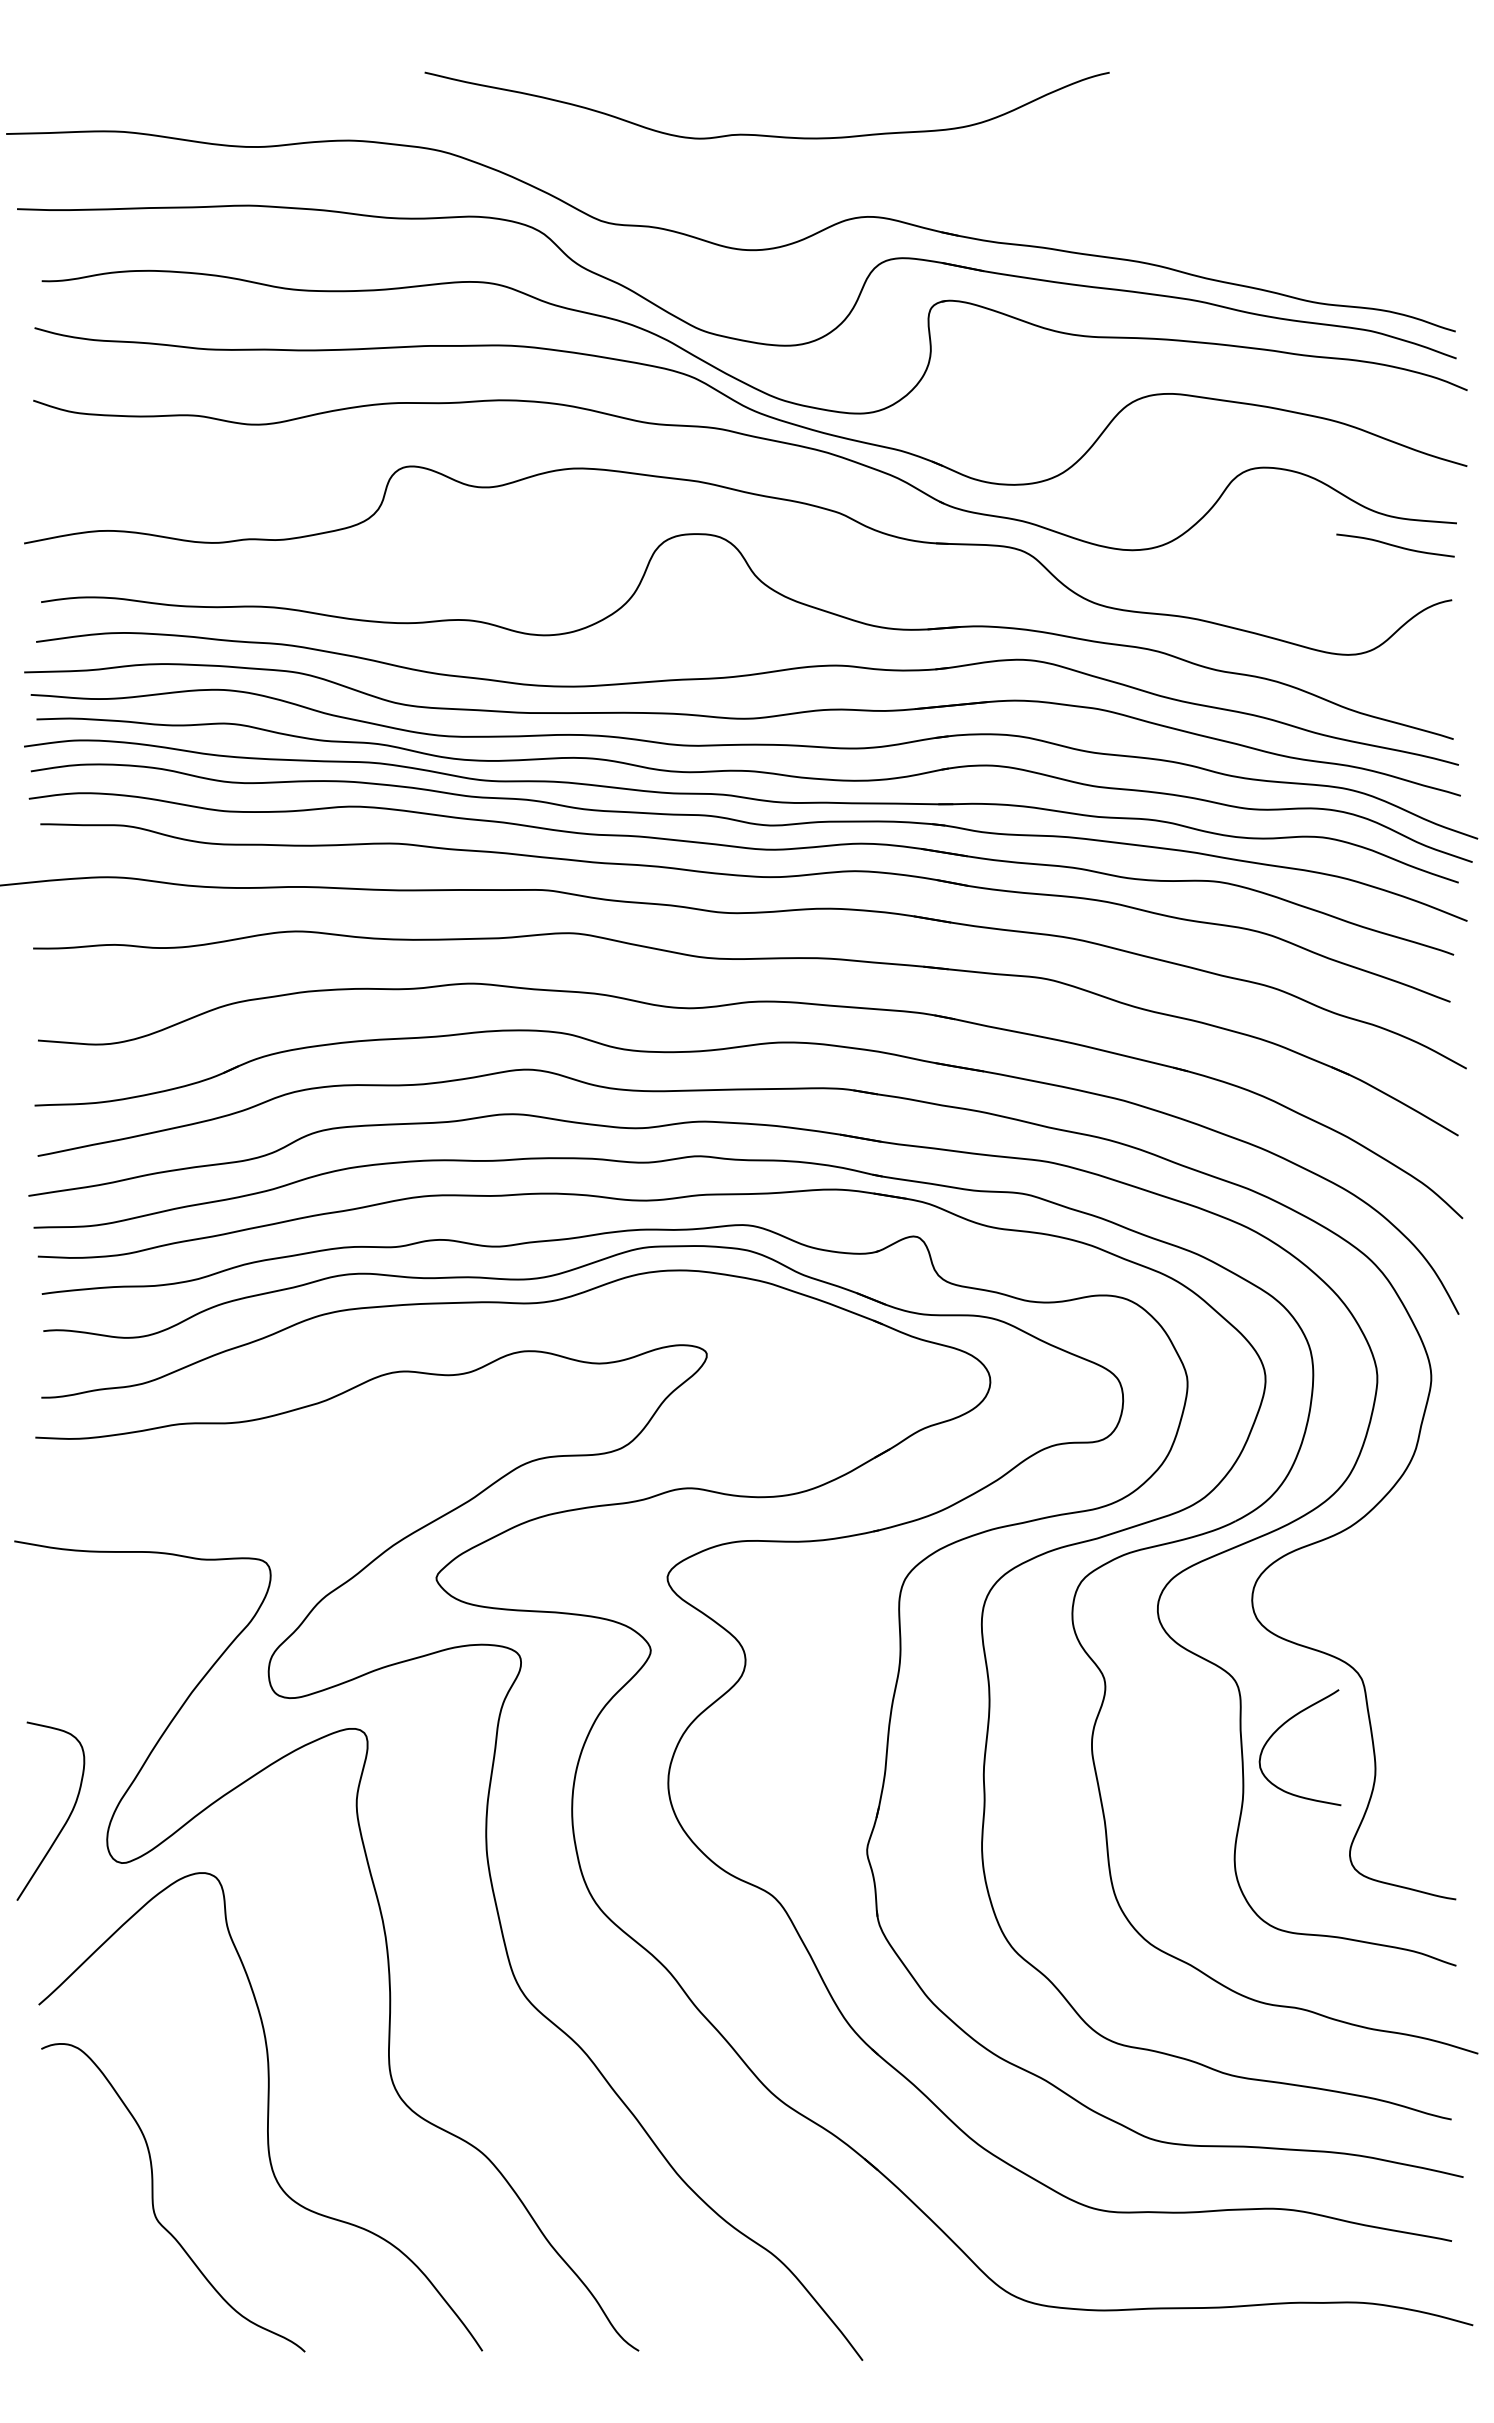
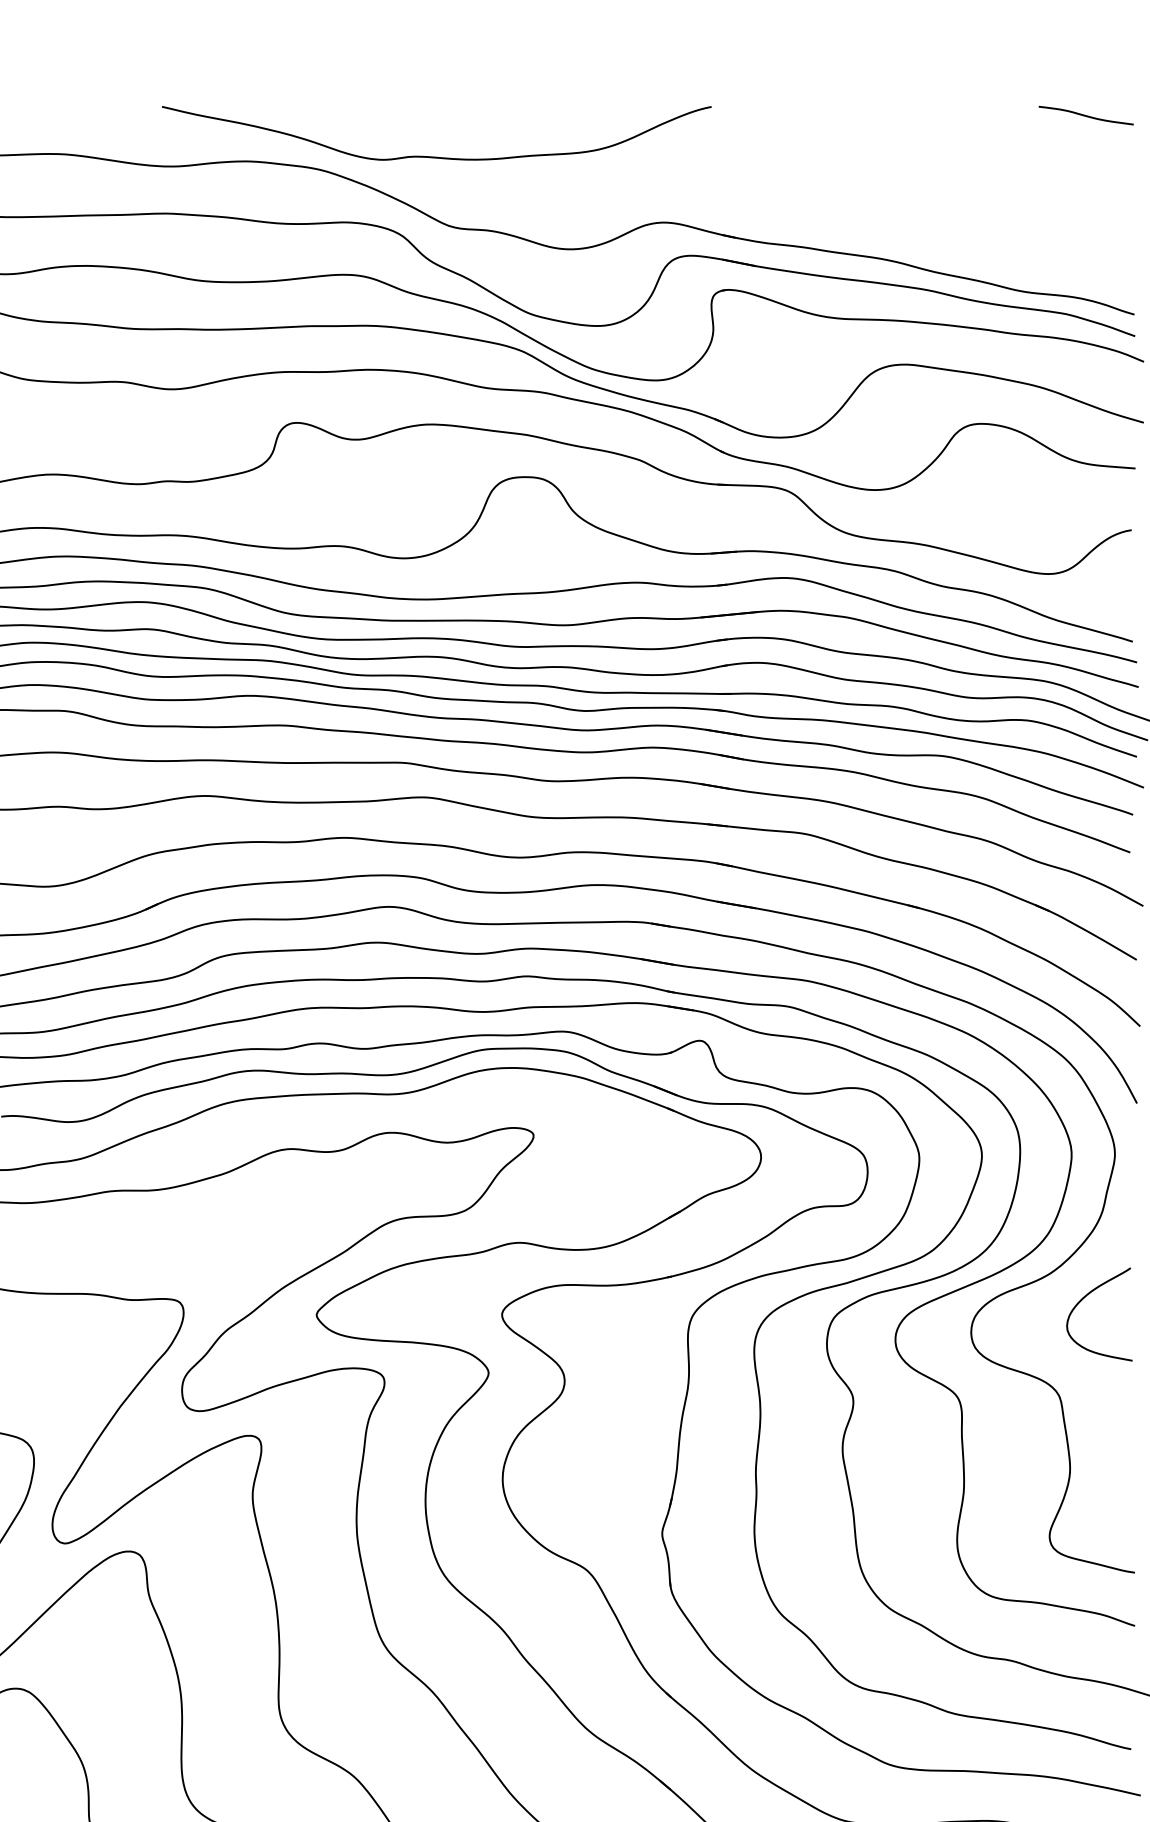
curve: (764, 134) -> (434, 156), moved
curve: (1395, 545) -> (1086, 115), moved
curve: (1280, 1728) -> (1083, 1299), moved

